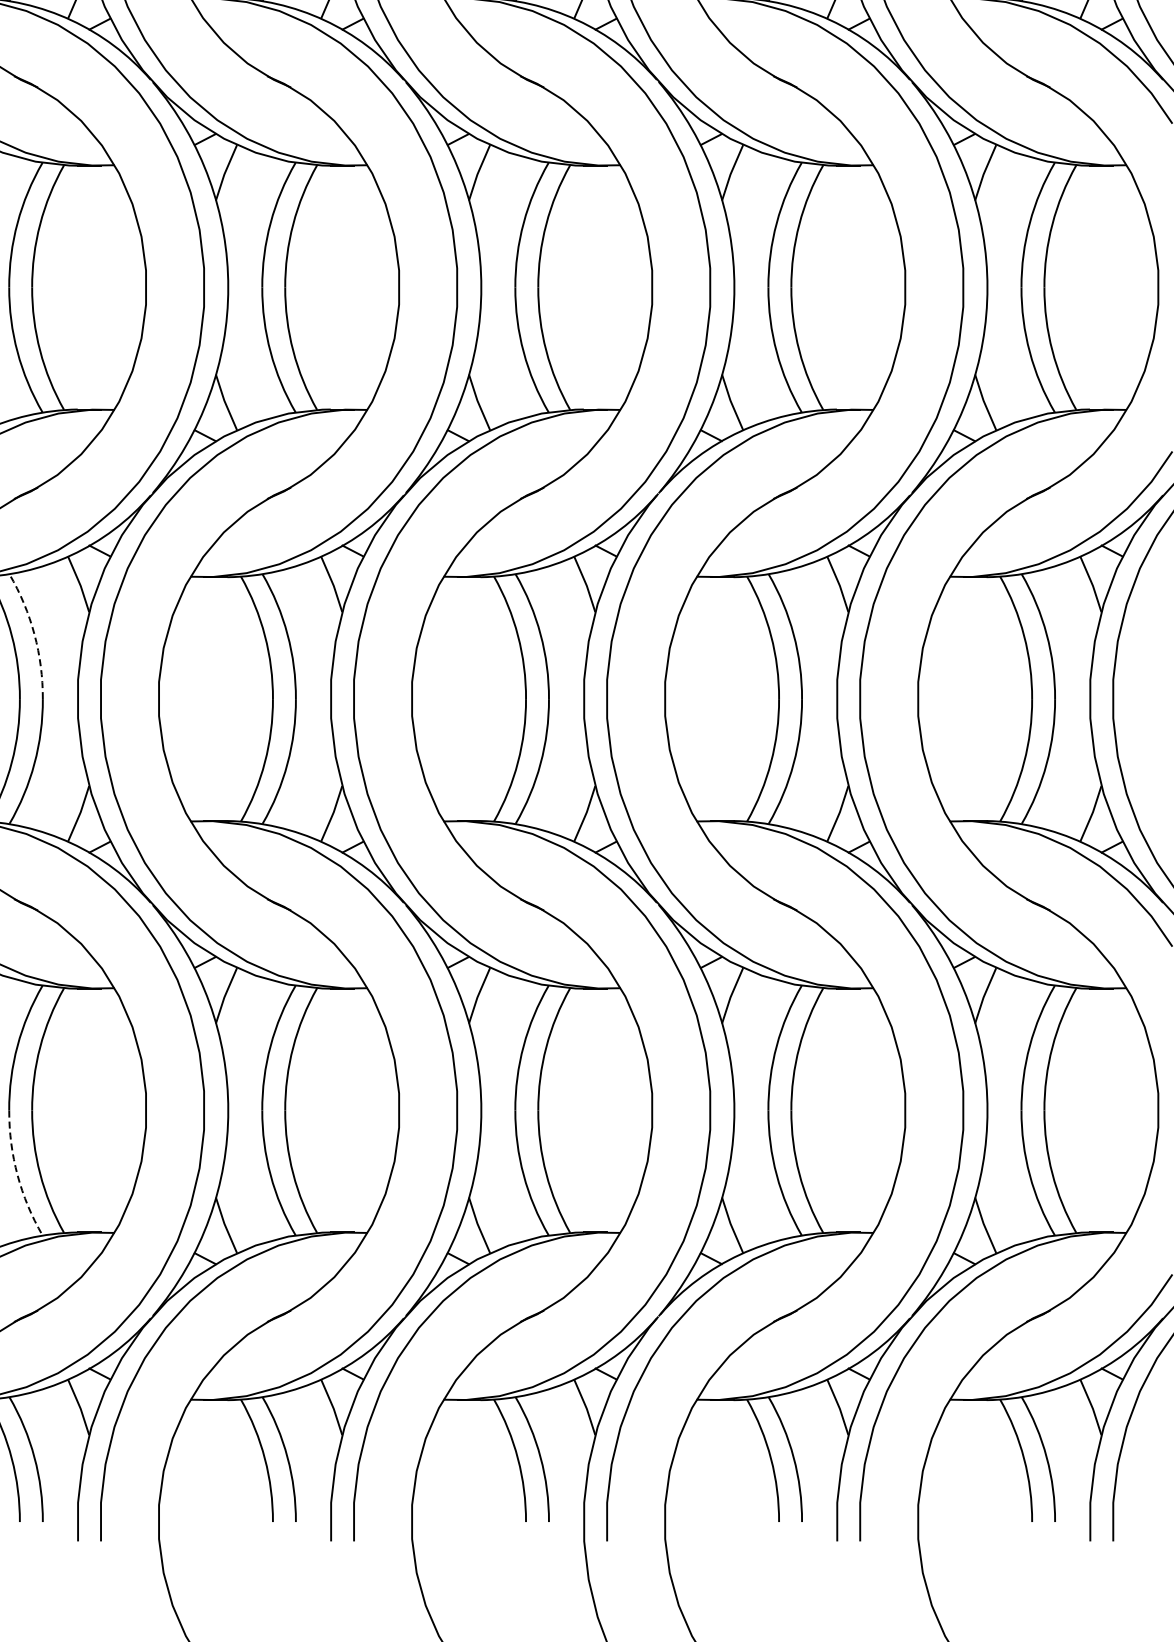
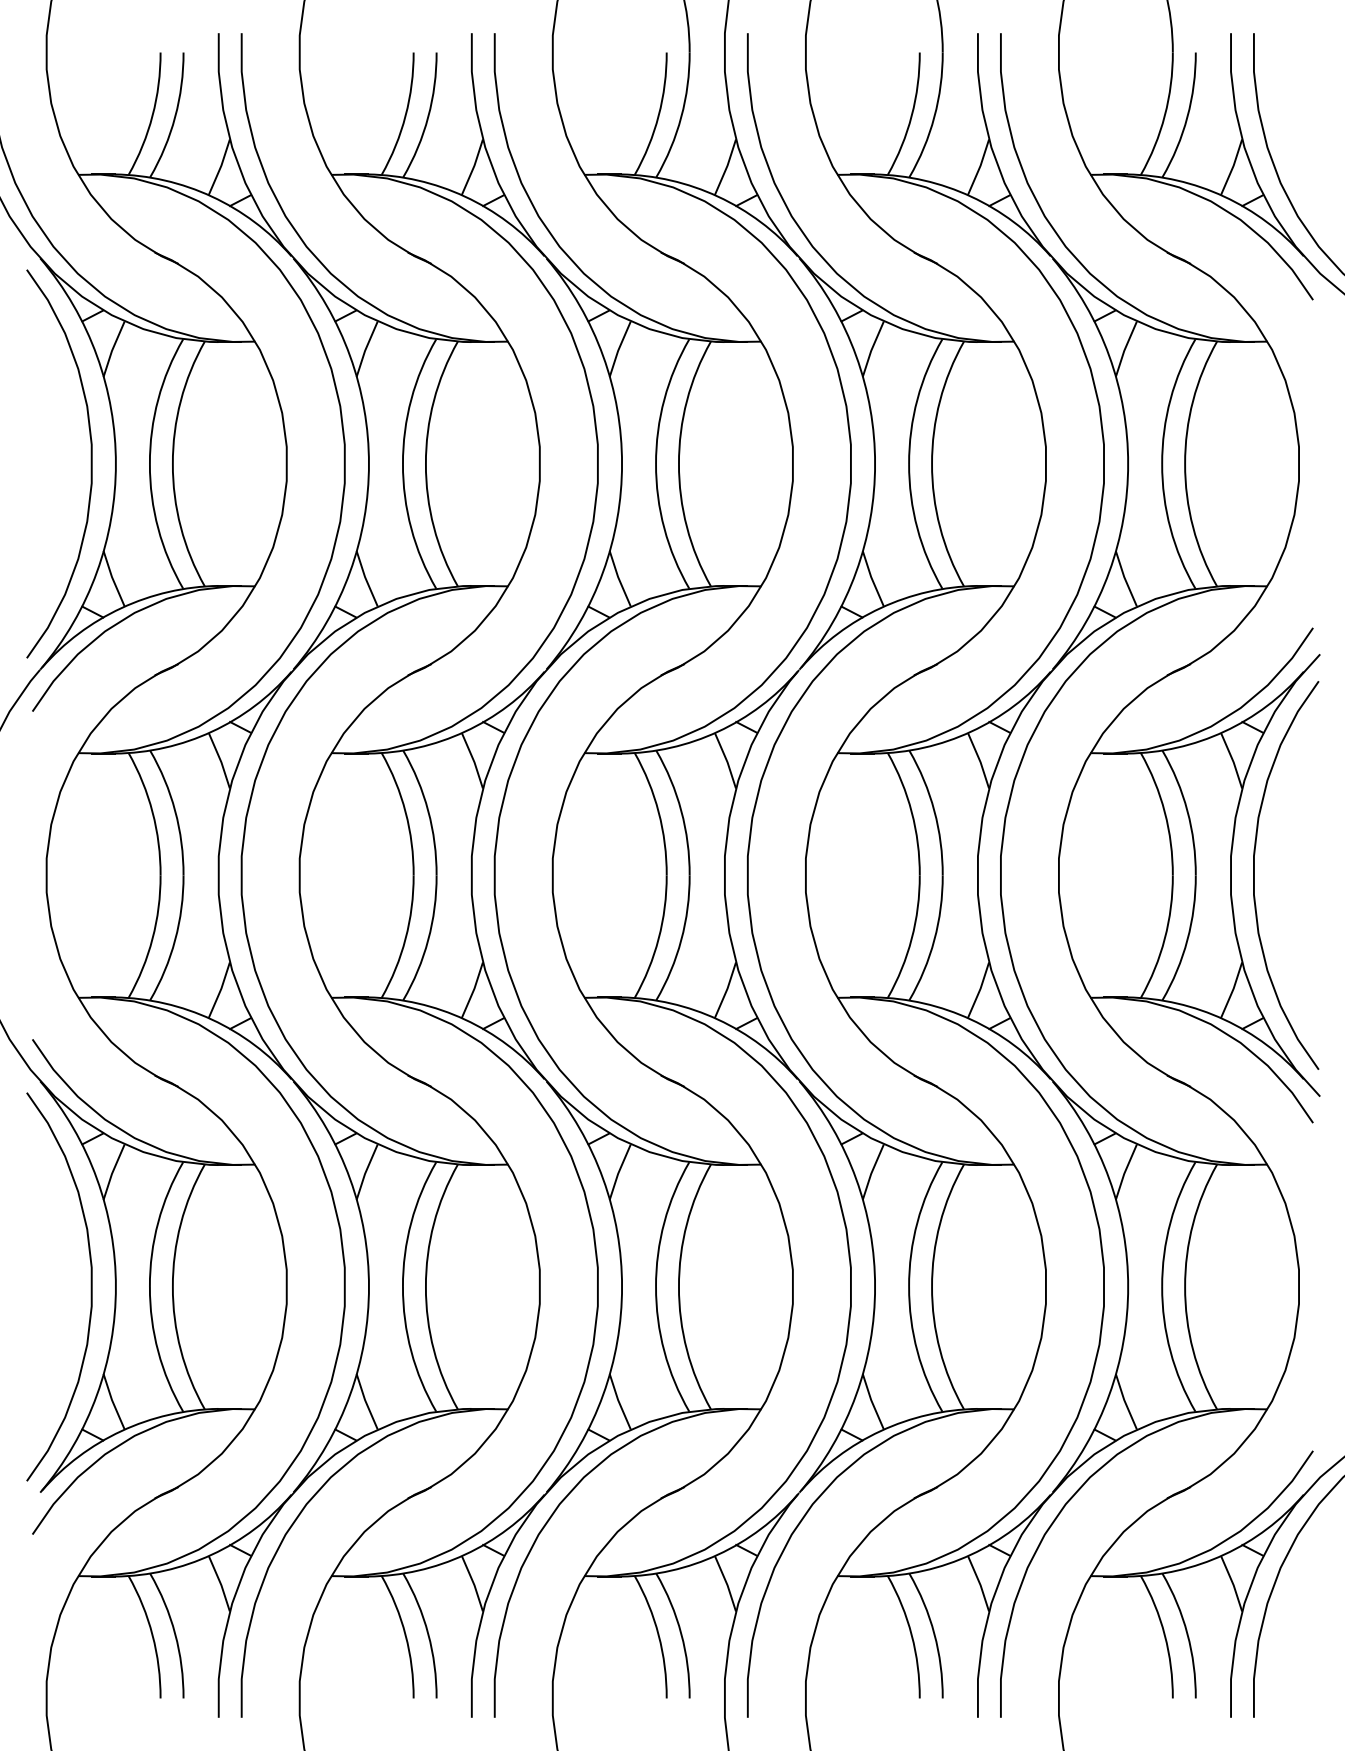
arc: (34, 634) -> (175, 810), dashed -> solid
arc: (17, 1175) -> (158, 1351), dashed -> solid

